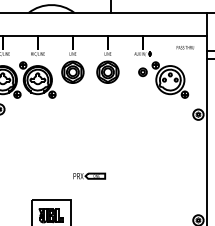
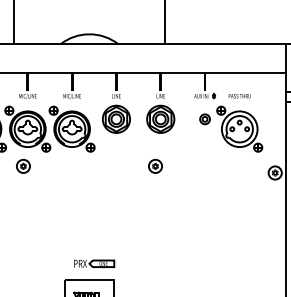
text: (185, 47) -> (239, 96), moved
part: (103, 108) -> (155, 165), added
part: (89, 175) -> (94, 263), moved

